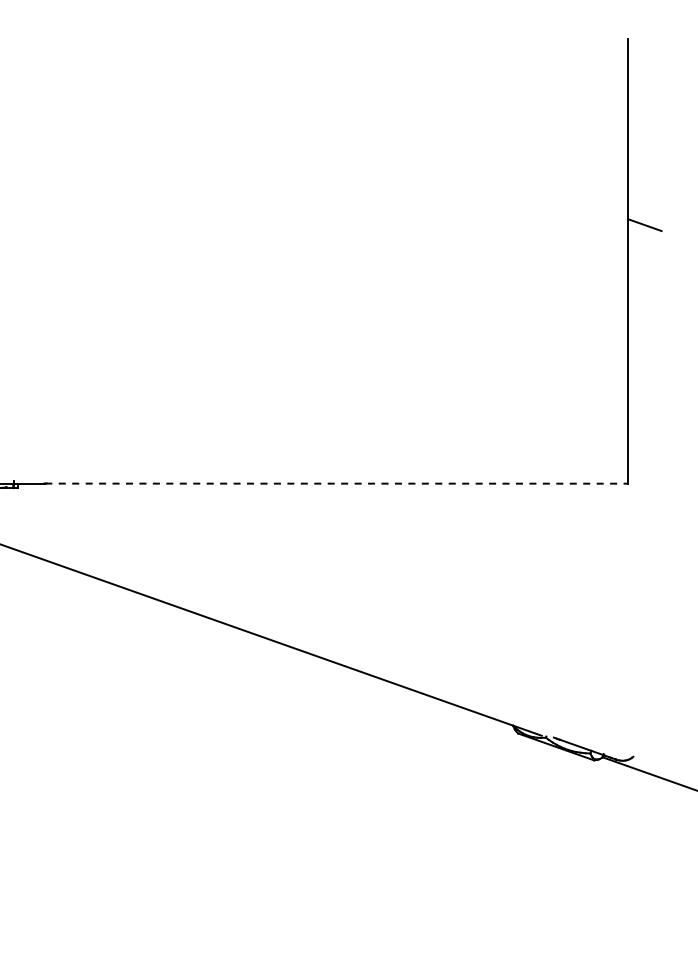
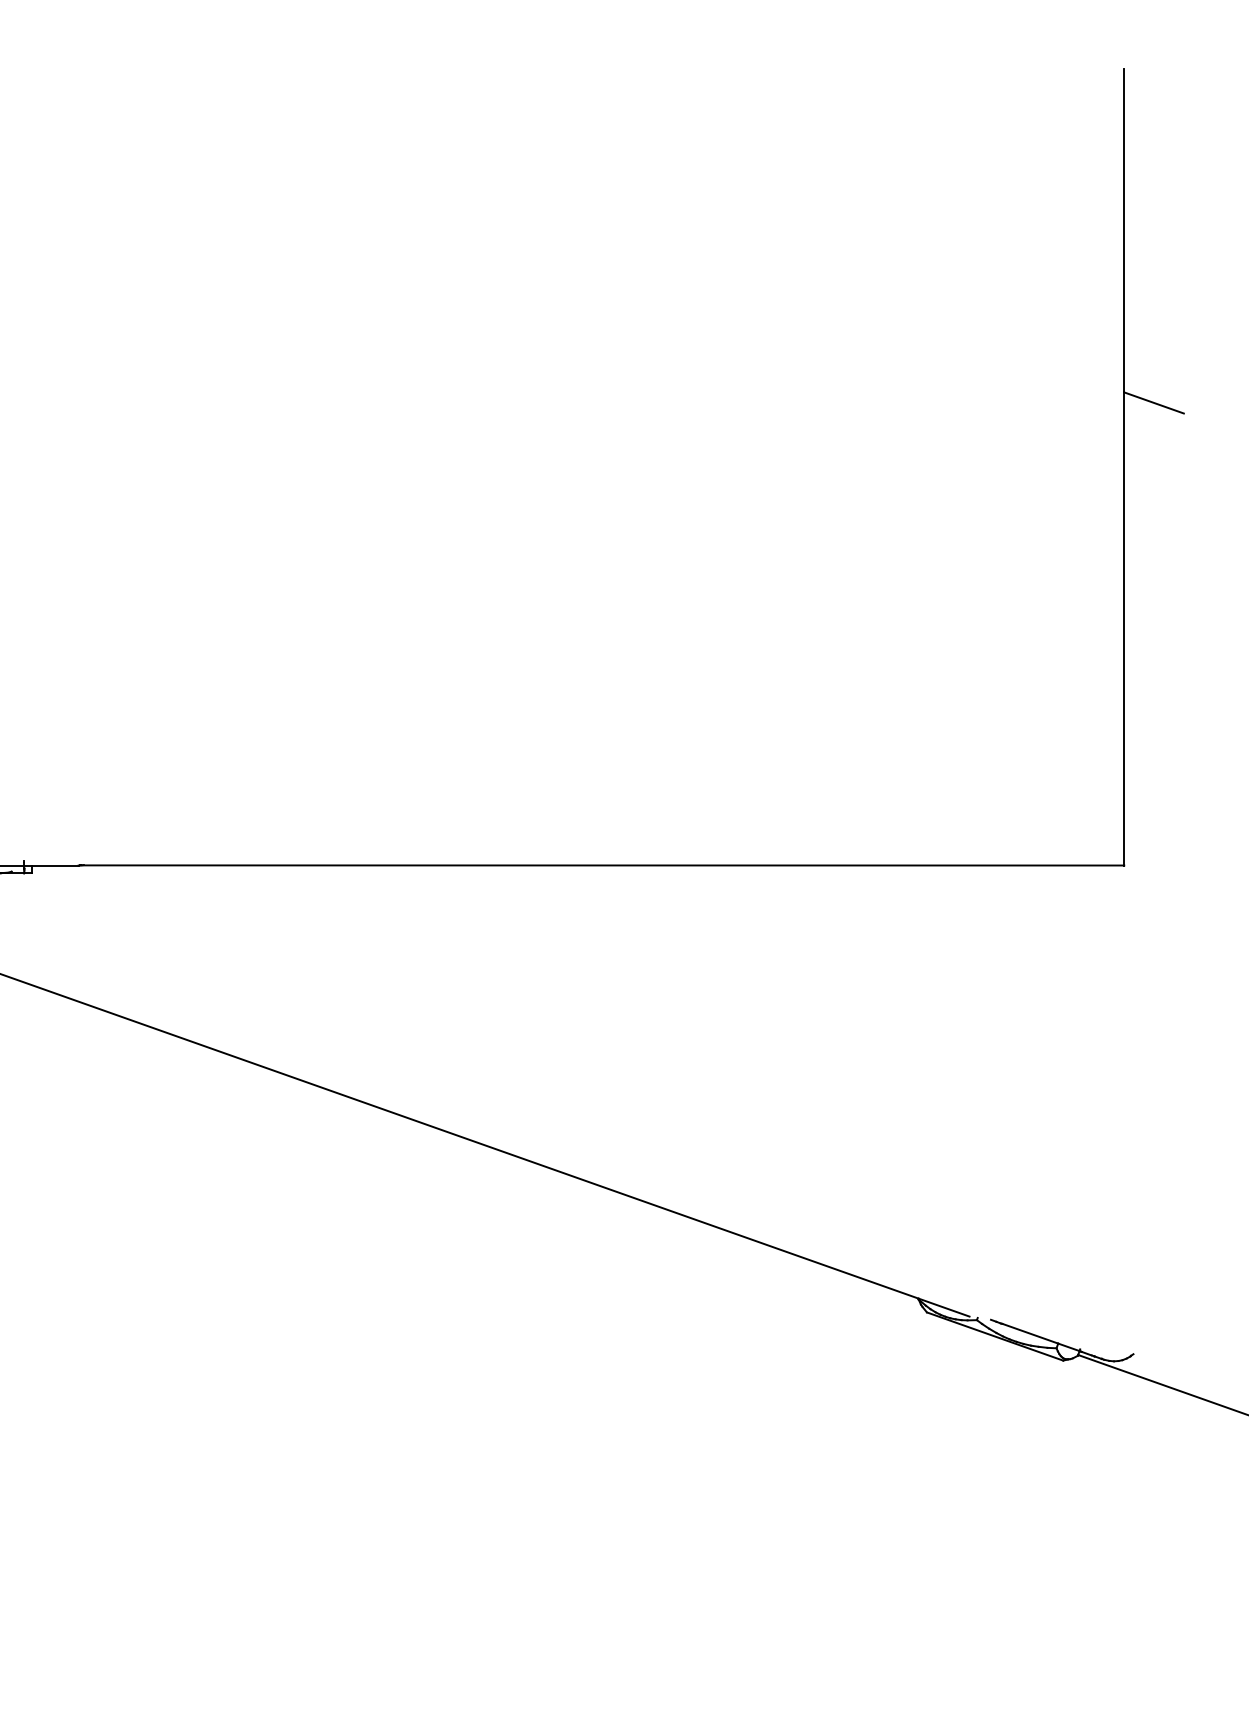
line: (337, 483) -> (603, 865), dashed -> solid

